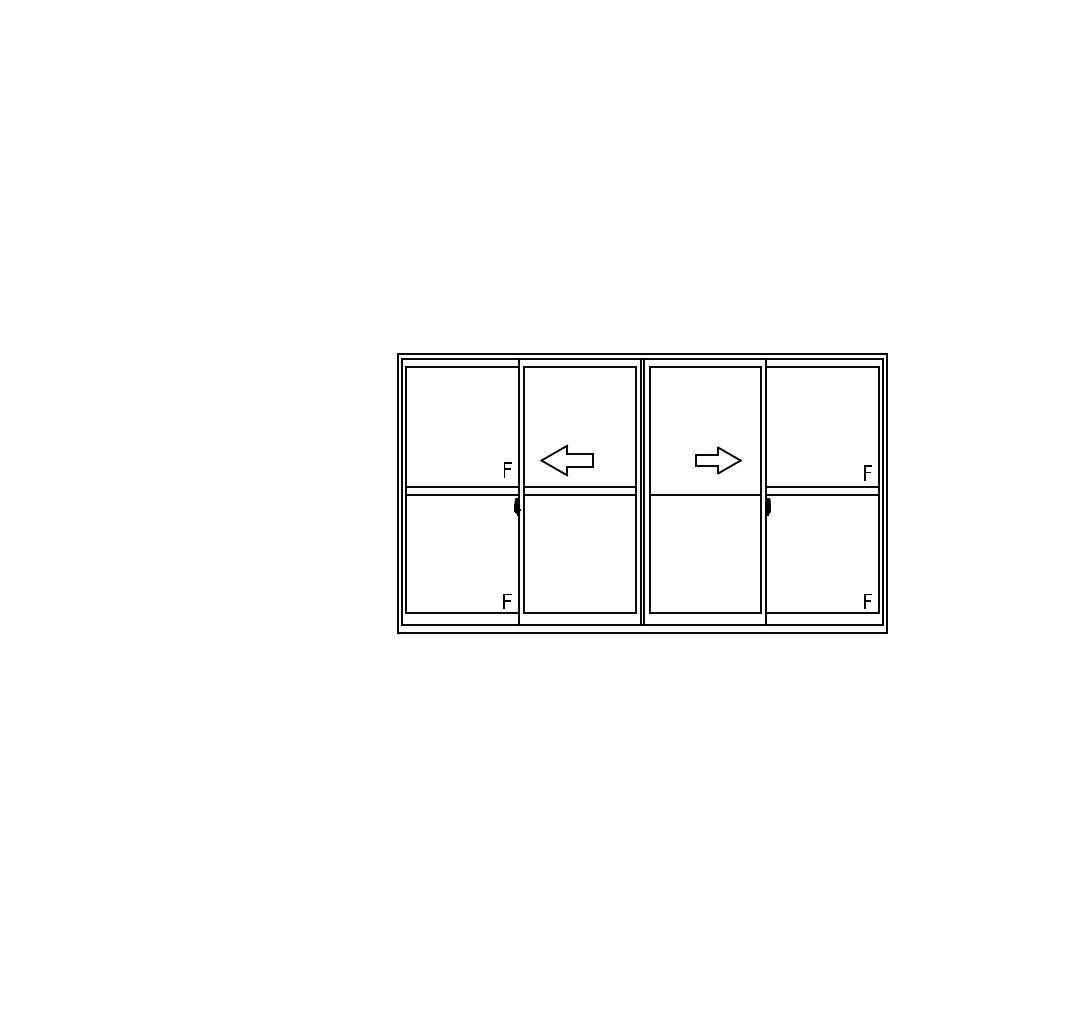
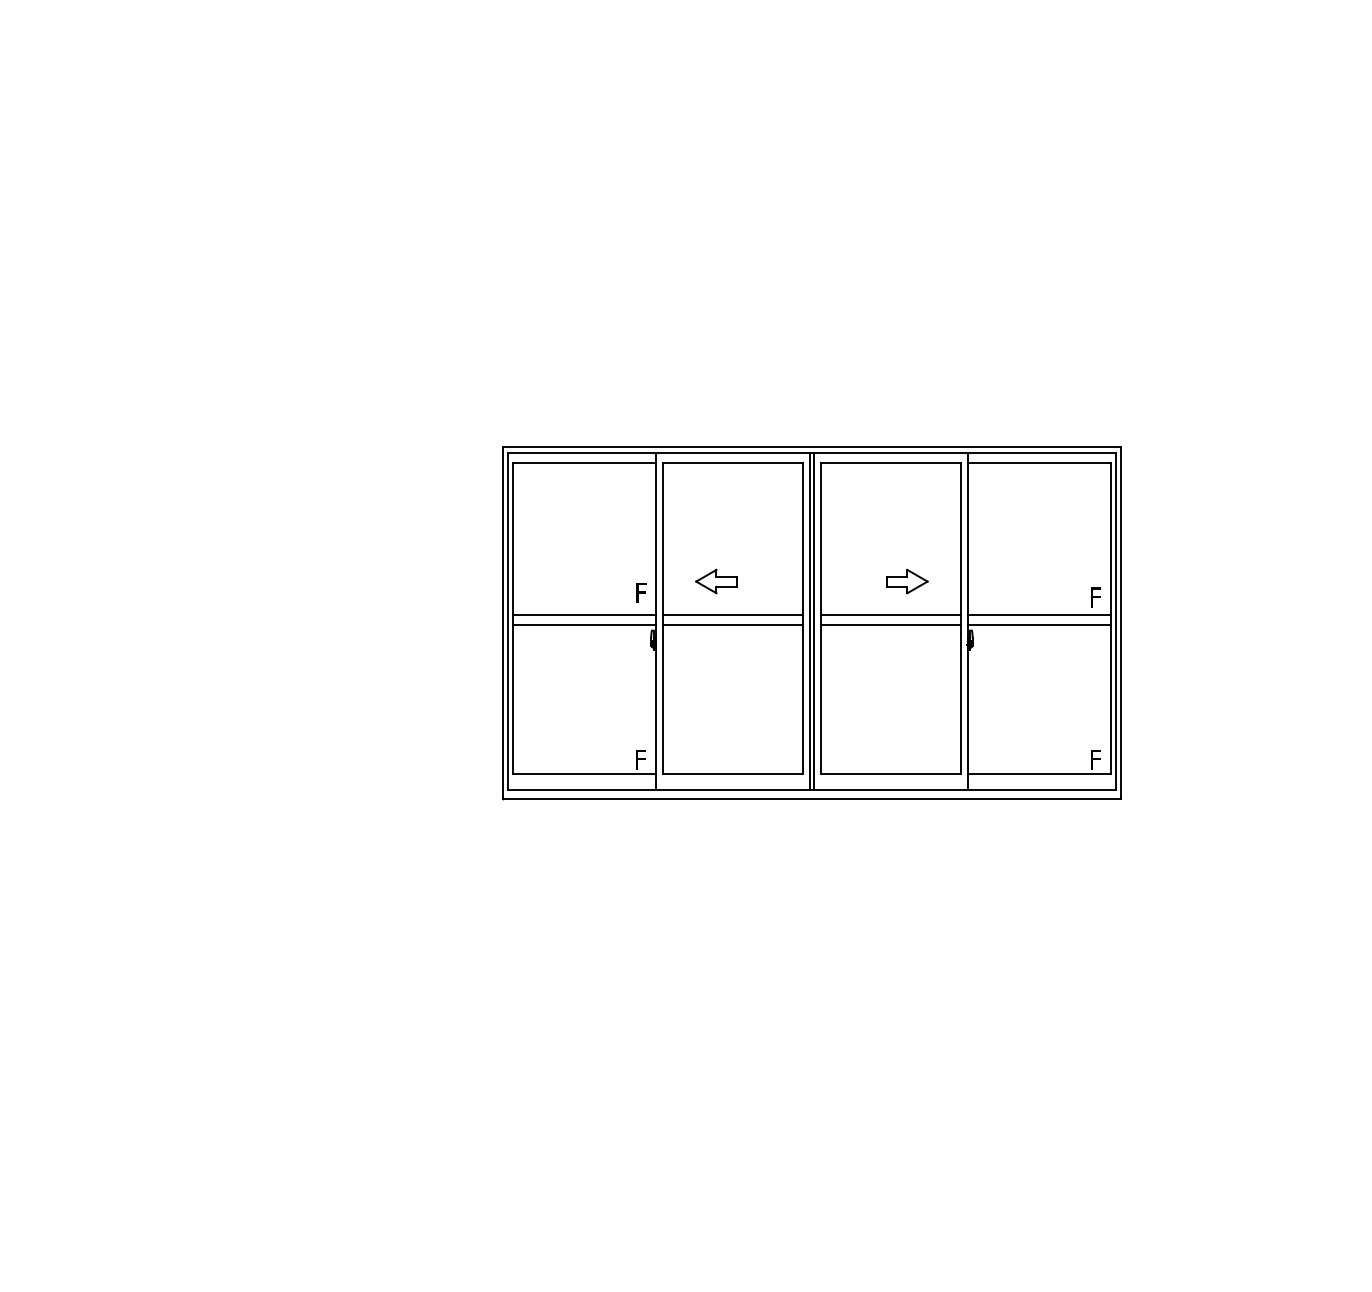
part: (567, 460) -> (716, 581), size x0.62
part: (718, 460) -> (907, 581), size x0.71
line: (704, 487) -> (890, 615), added

